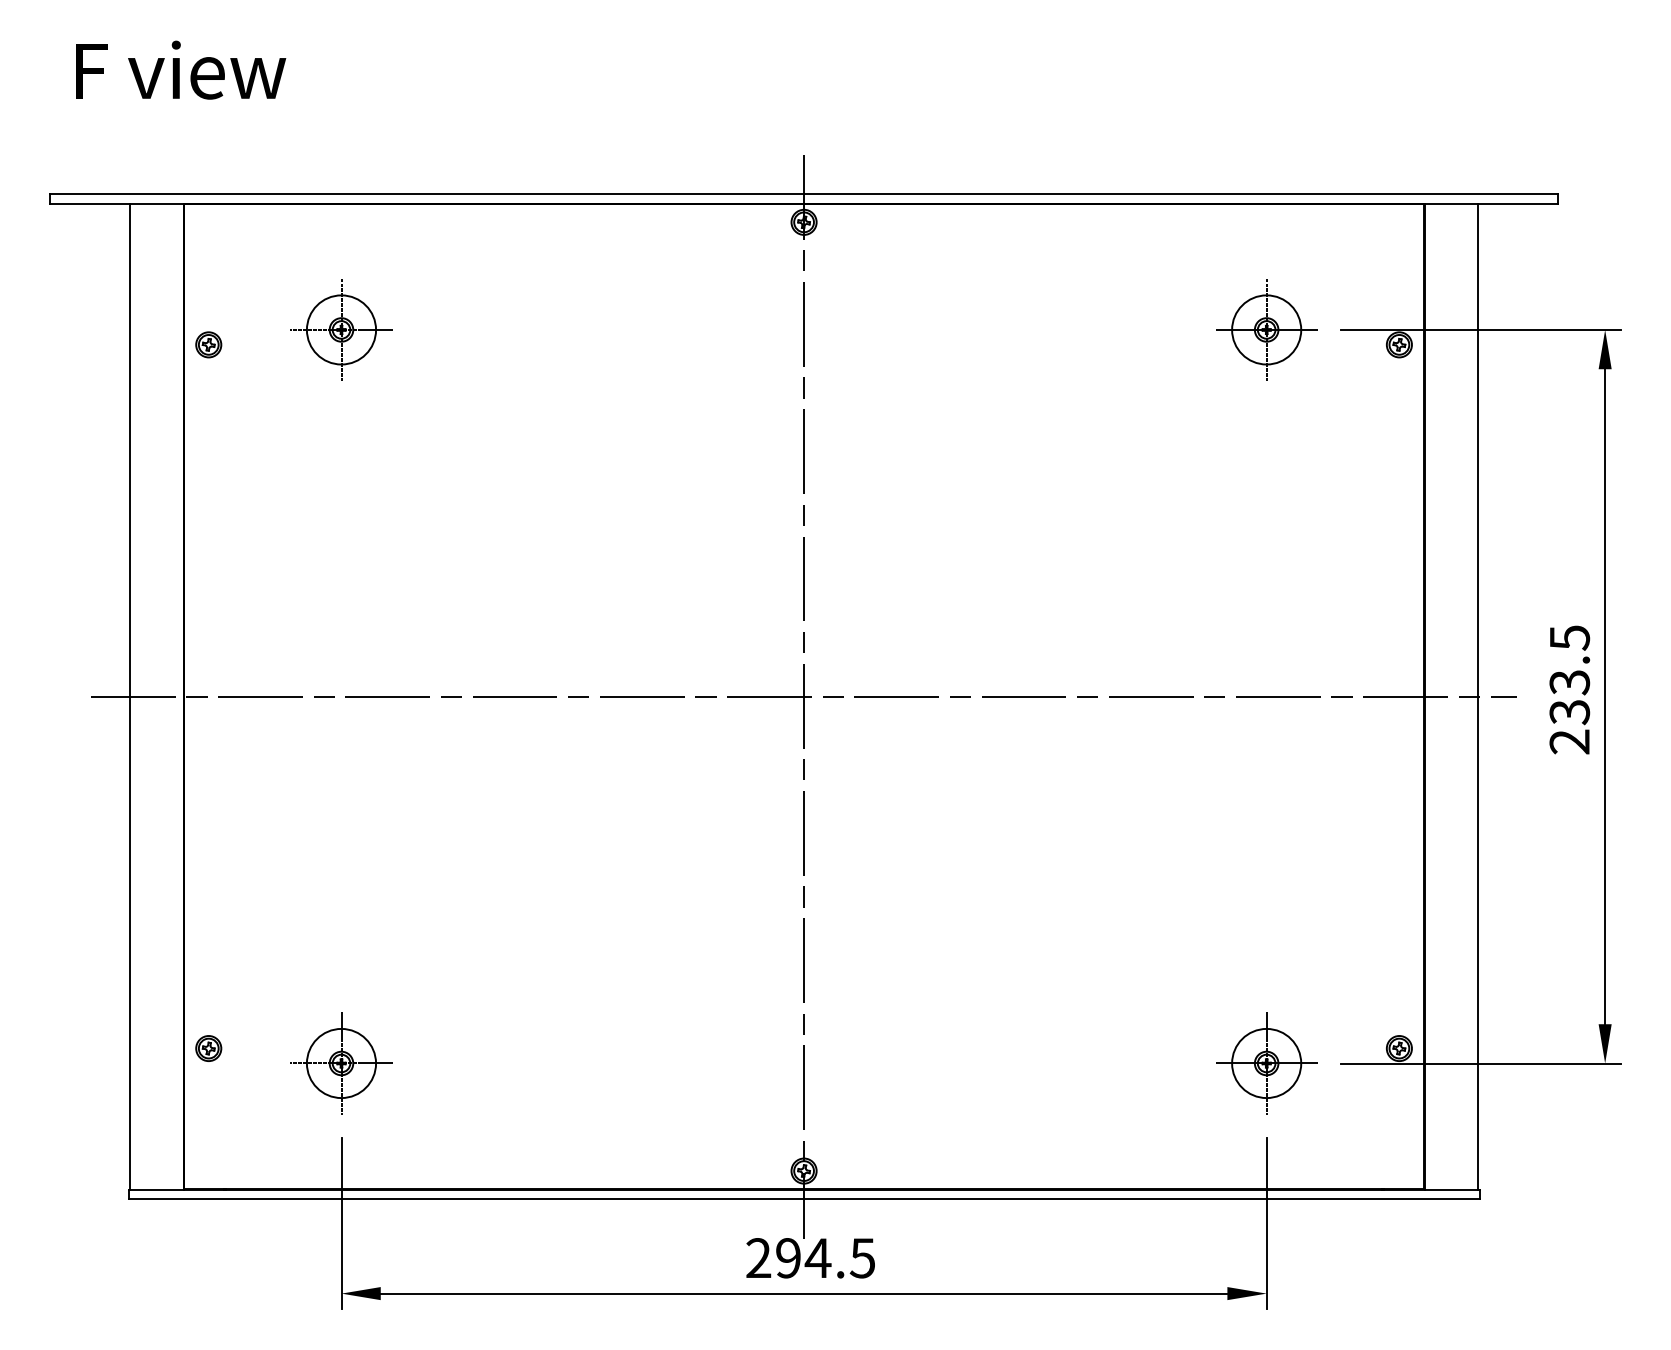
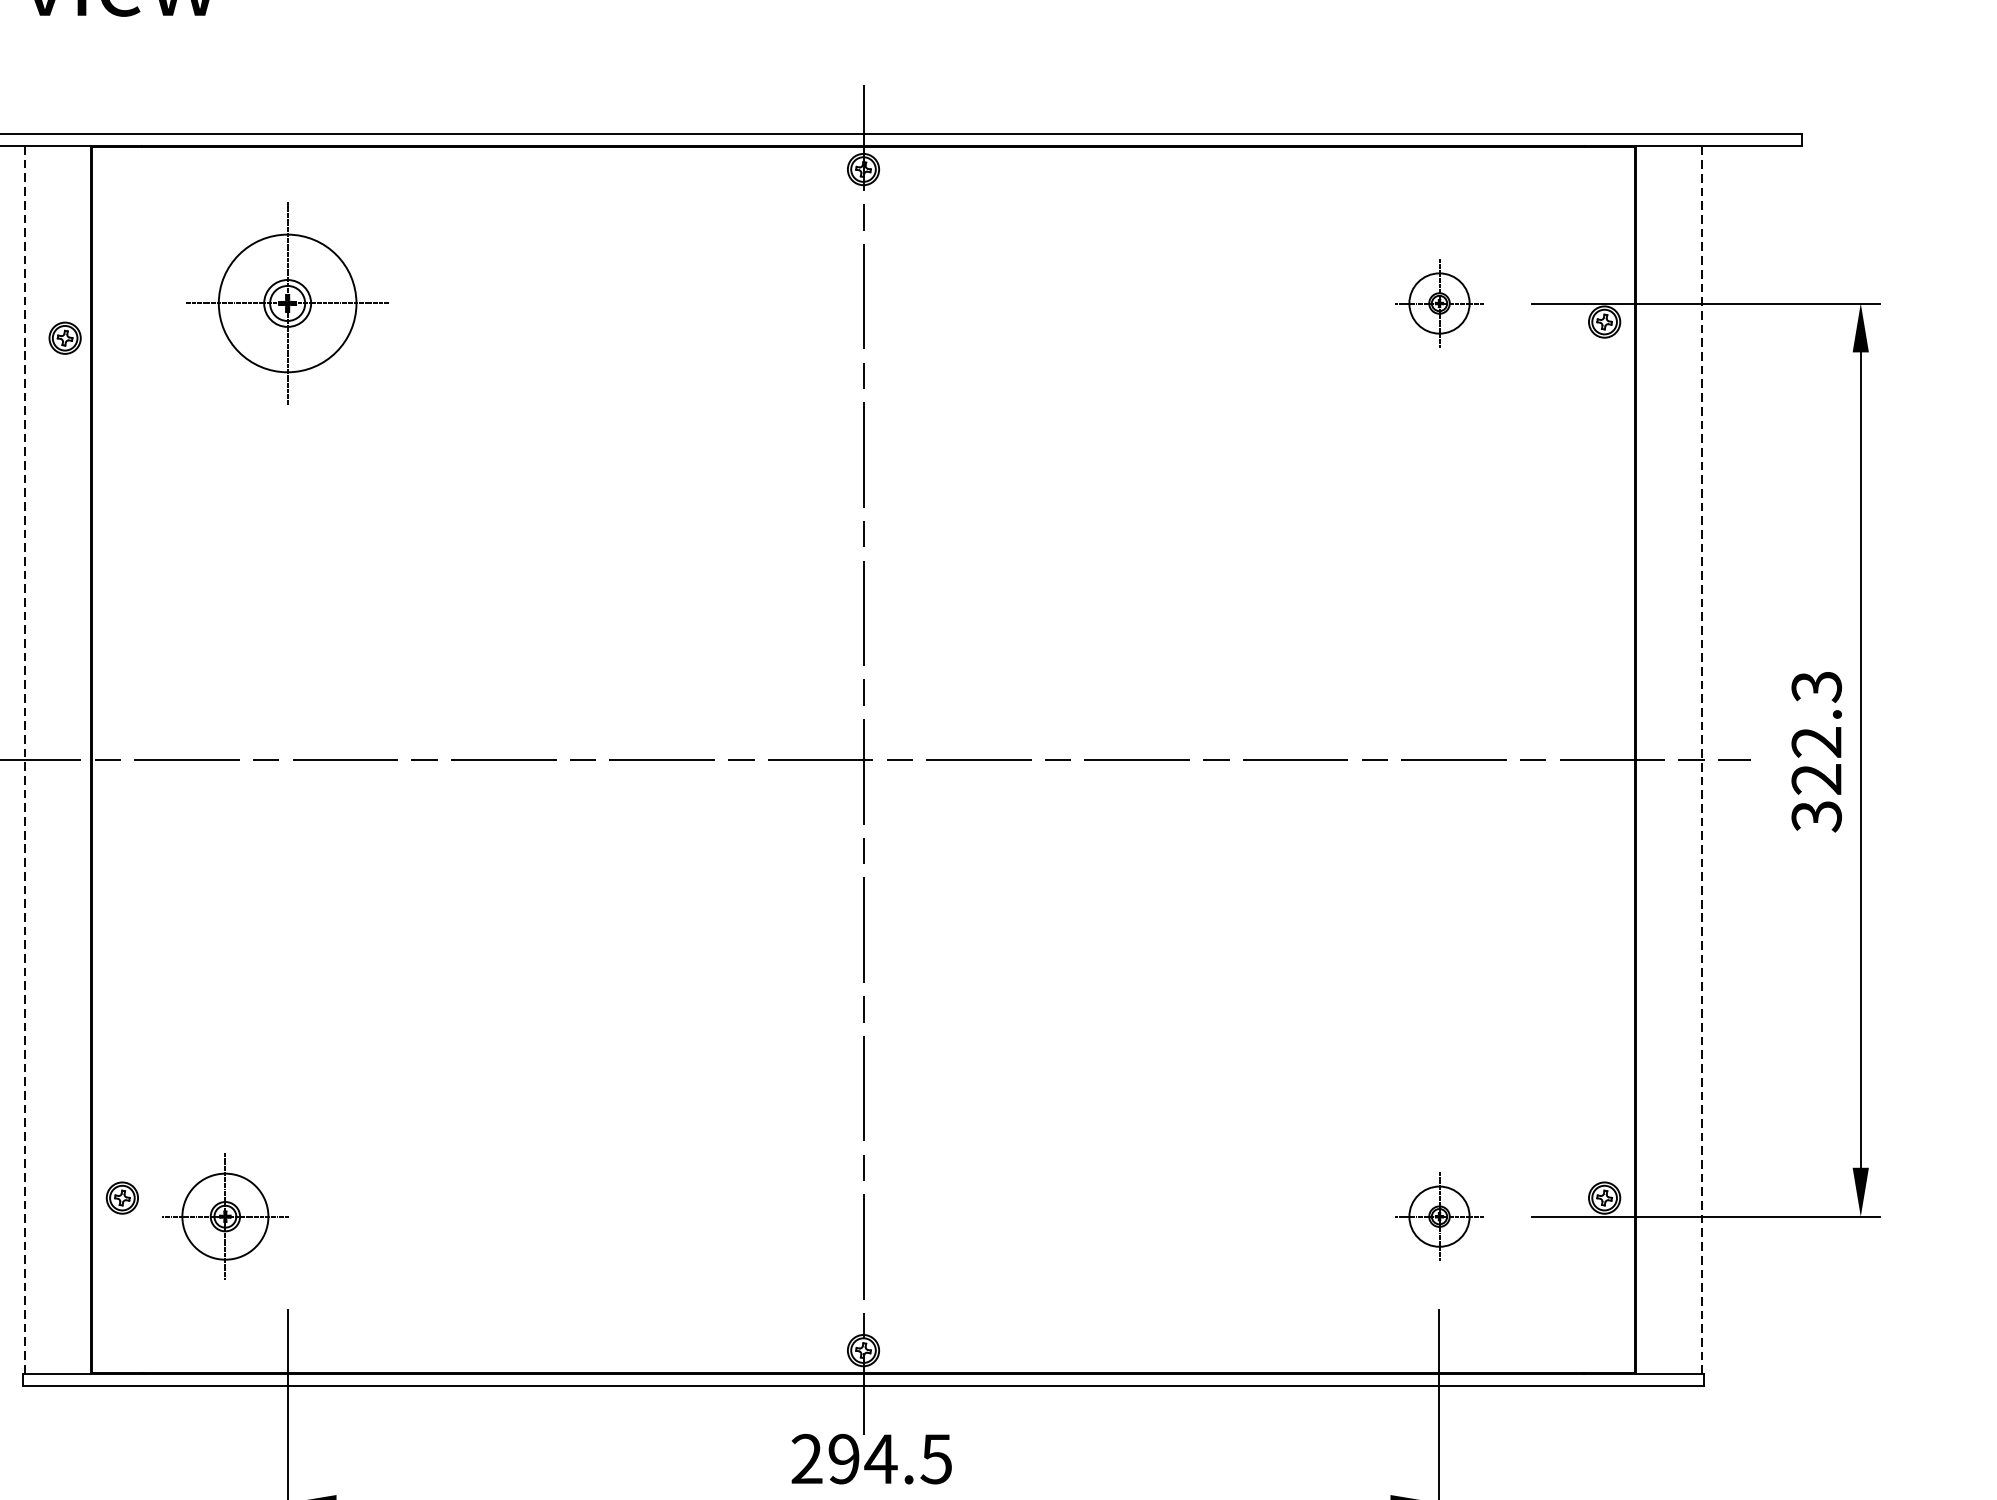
part: (341, 329) -> (287, 302), size x1.6
part: (1266, 329) -> (1439, 302), size x0.7
part: (208, 344) -> (64, 337), moved
text: (1569, 689) -> (1816, 751), 233.5 -> 322.3
line: (1477, 696) -> (1701, 759), solid -> dashed
line: (130, 697) -> (24, 761), solid -> dashed
part: (341, 1063) -> (225, 1216), moved
part: (1266, 1063) -> (1439, 1216), size x0.7

